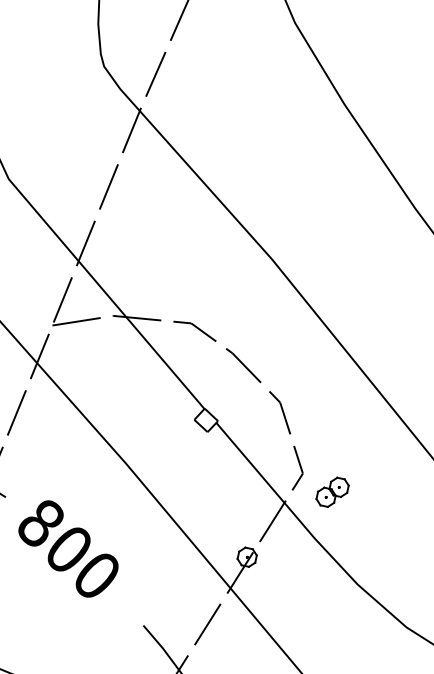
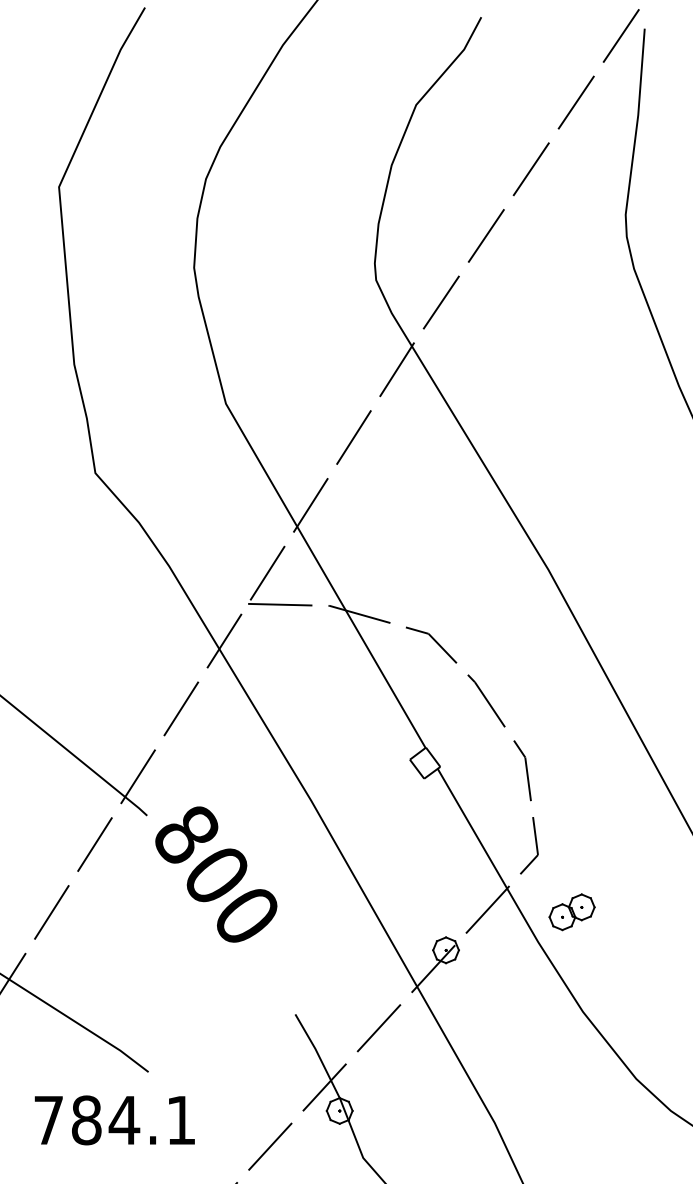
part: (332, 492) -> (571, 912), moved
text: (68, 548) -> (216, 874), moved

